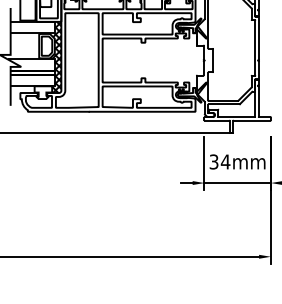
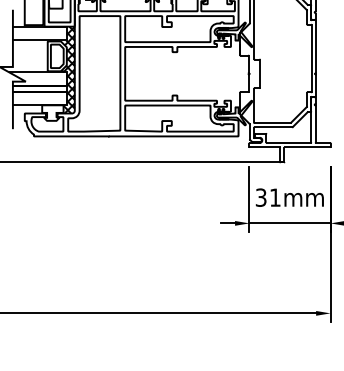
text: (225, 161) -> (275, 197), 34mm -> 31mm

